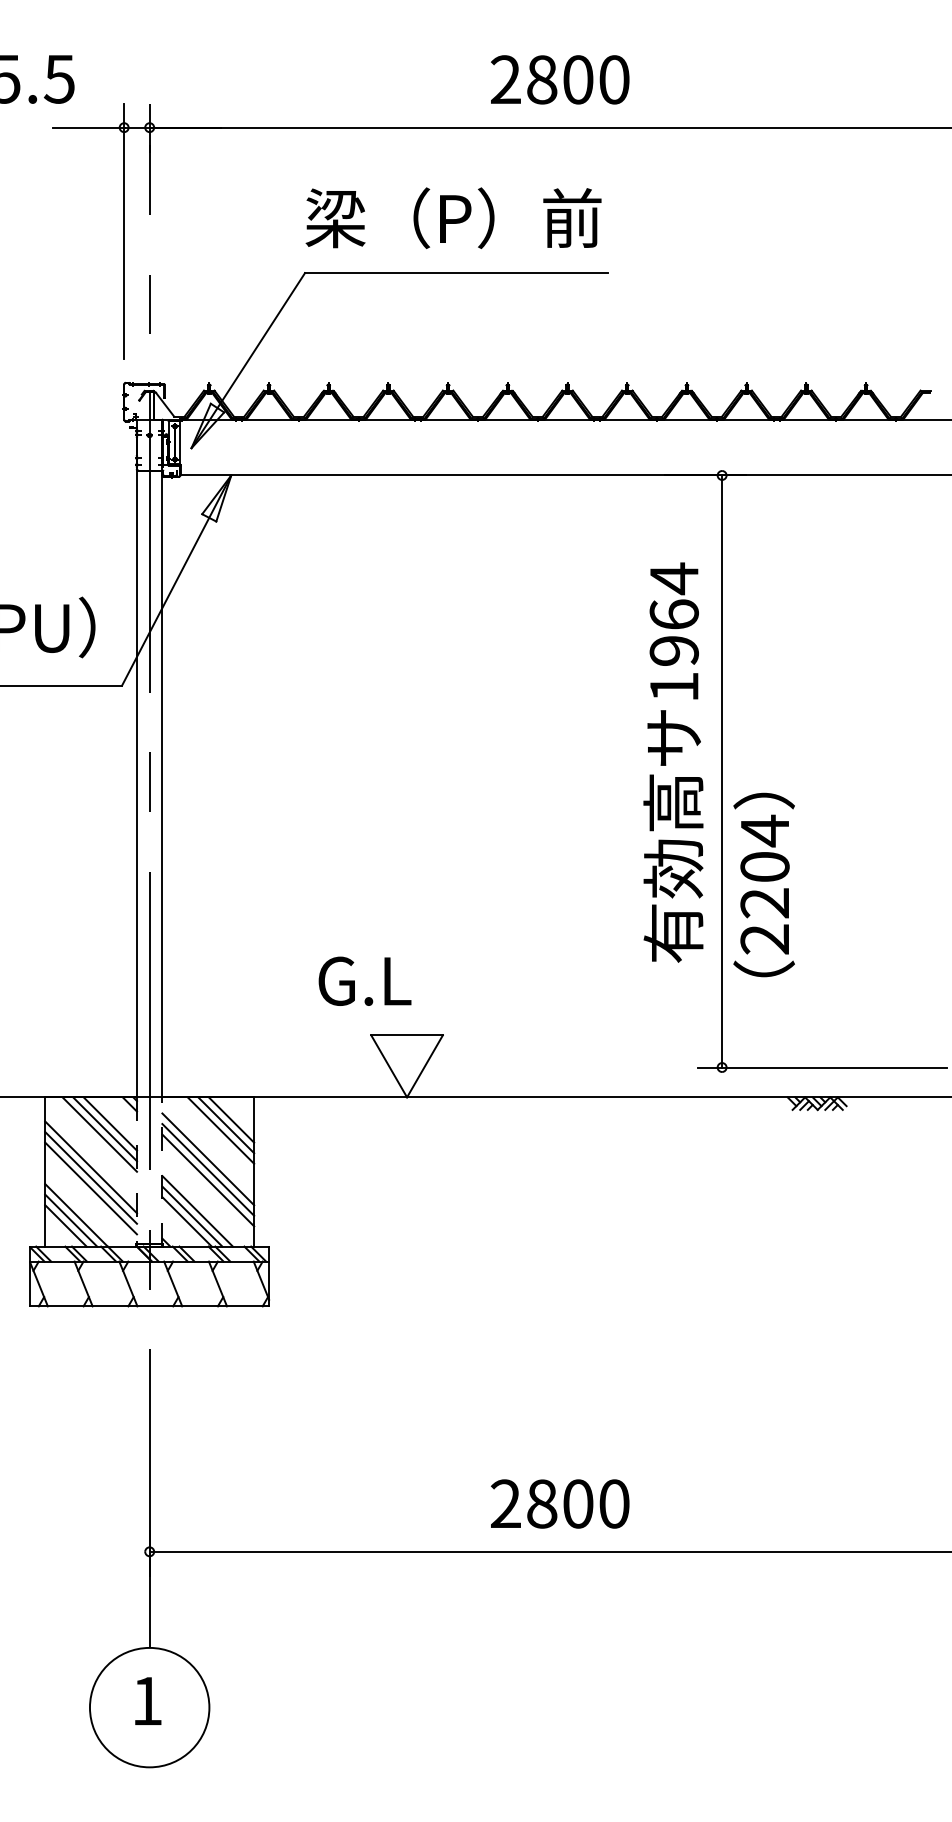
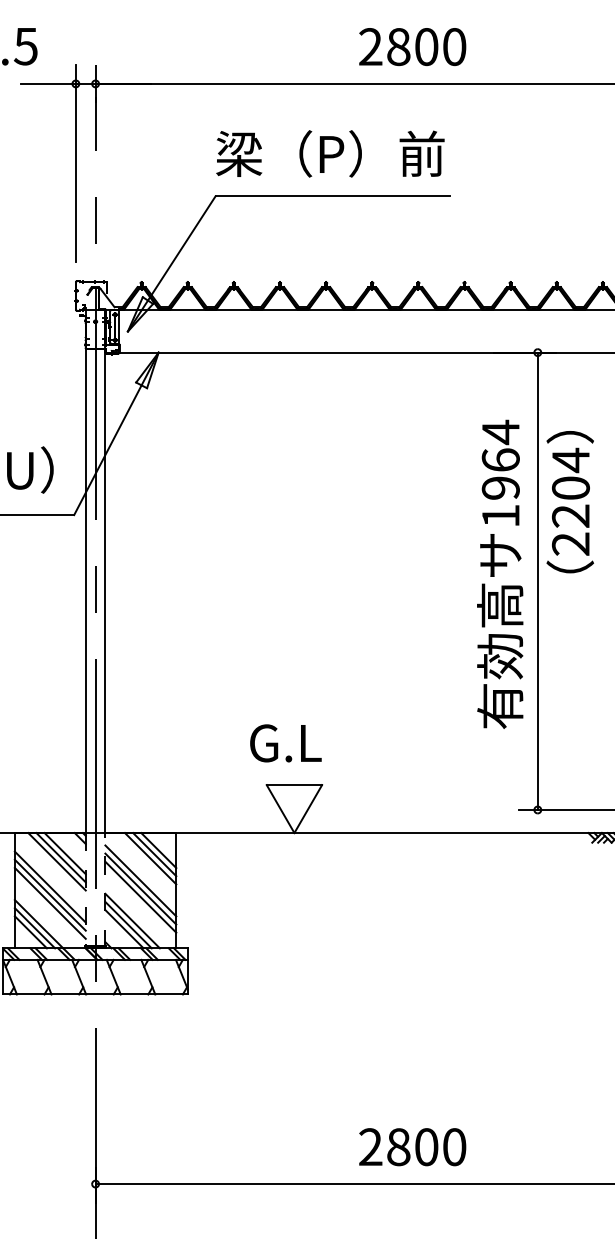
text: (763, 884) -> (569, 501), moved
text: (364, 980) -> (285, 742), moved

